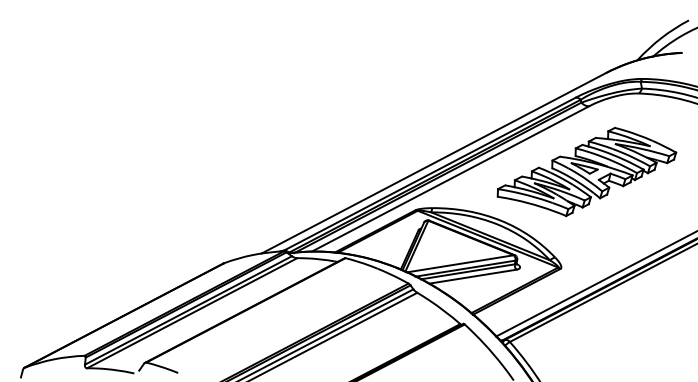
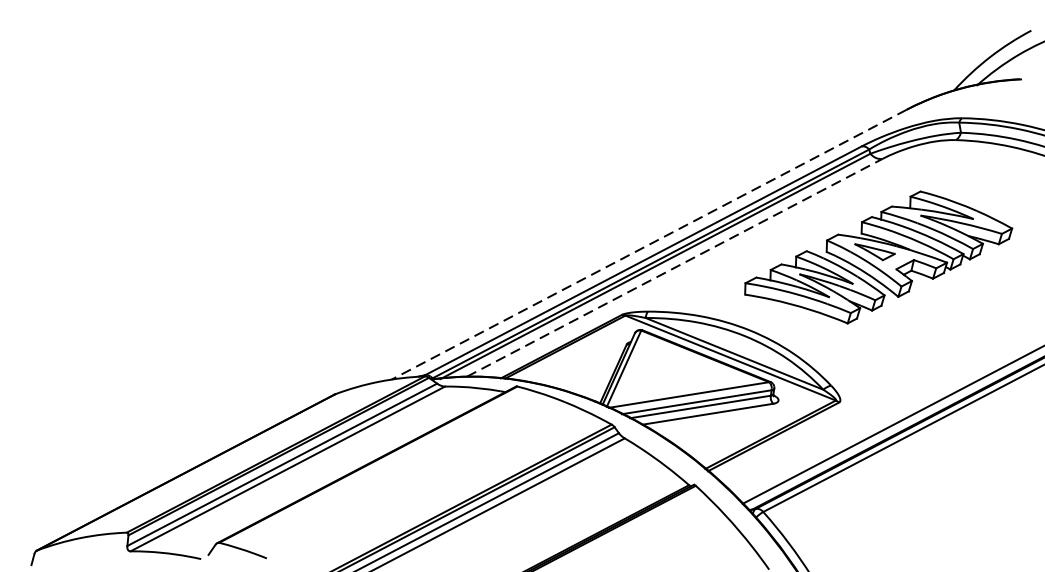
line: (433, 163) -> (648, 244), solid -> dashed
line: (450, 178) -> (674, 267), solid -> dashed

